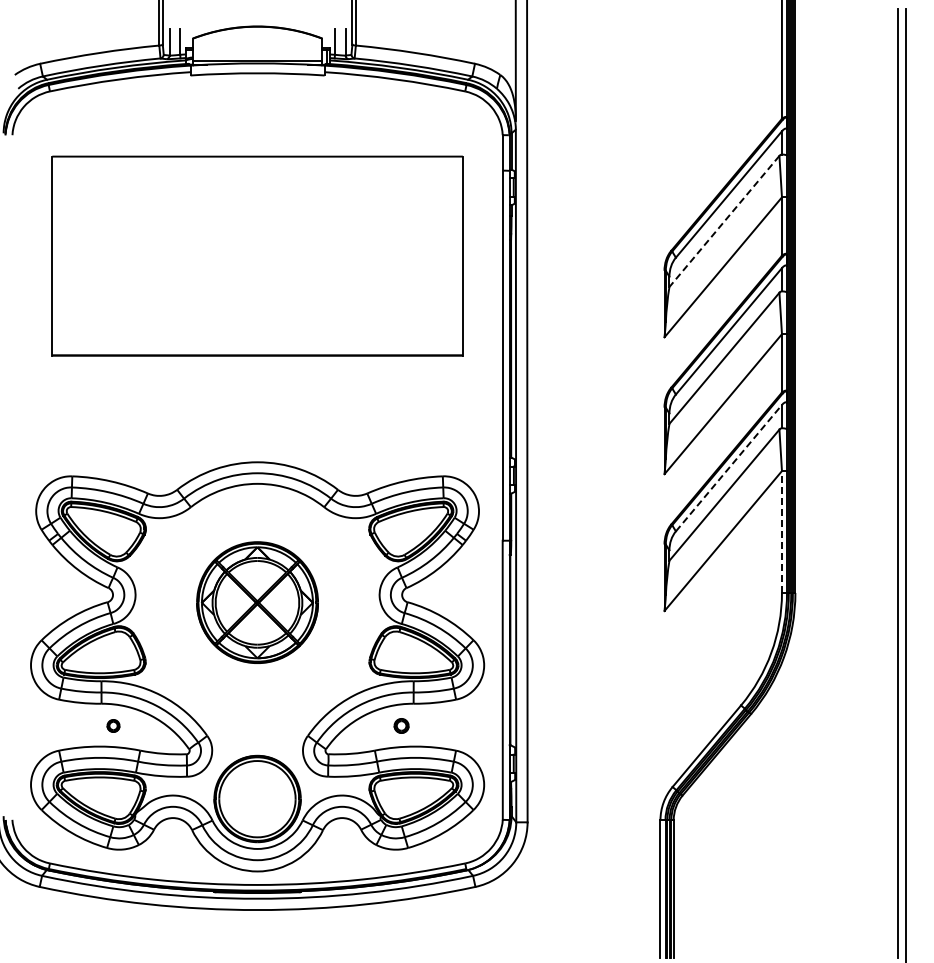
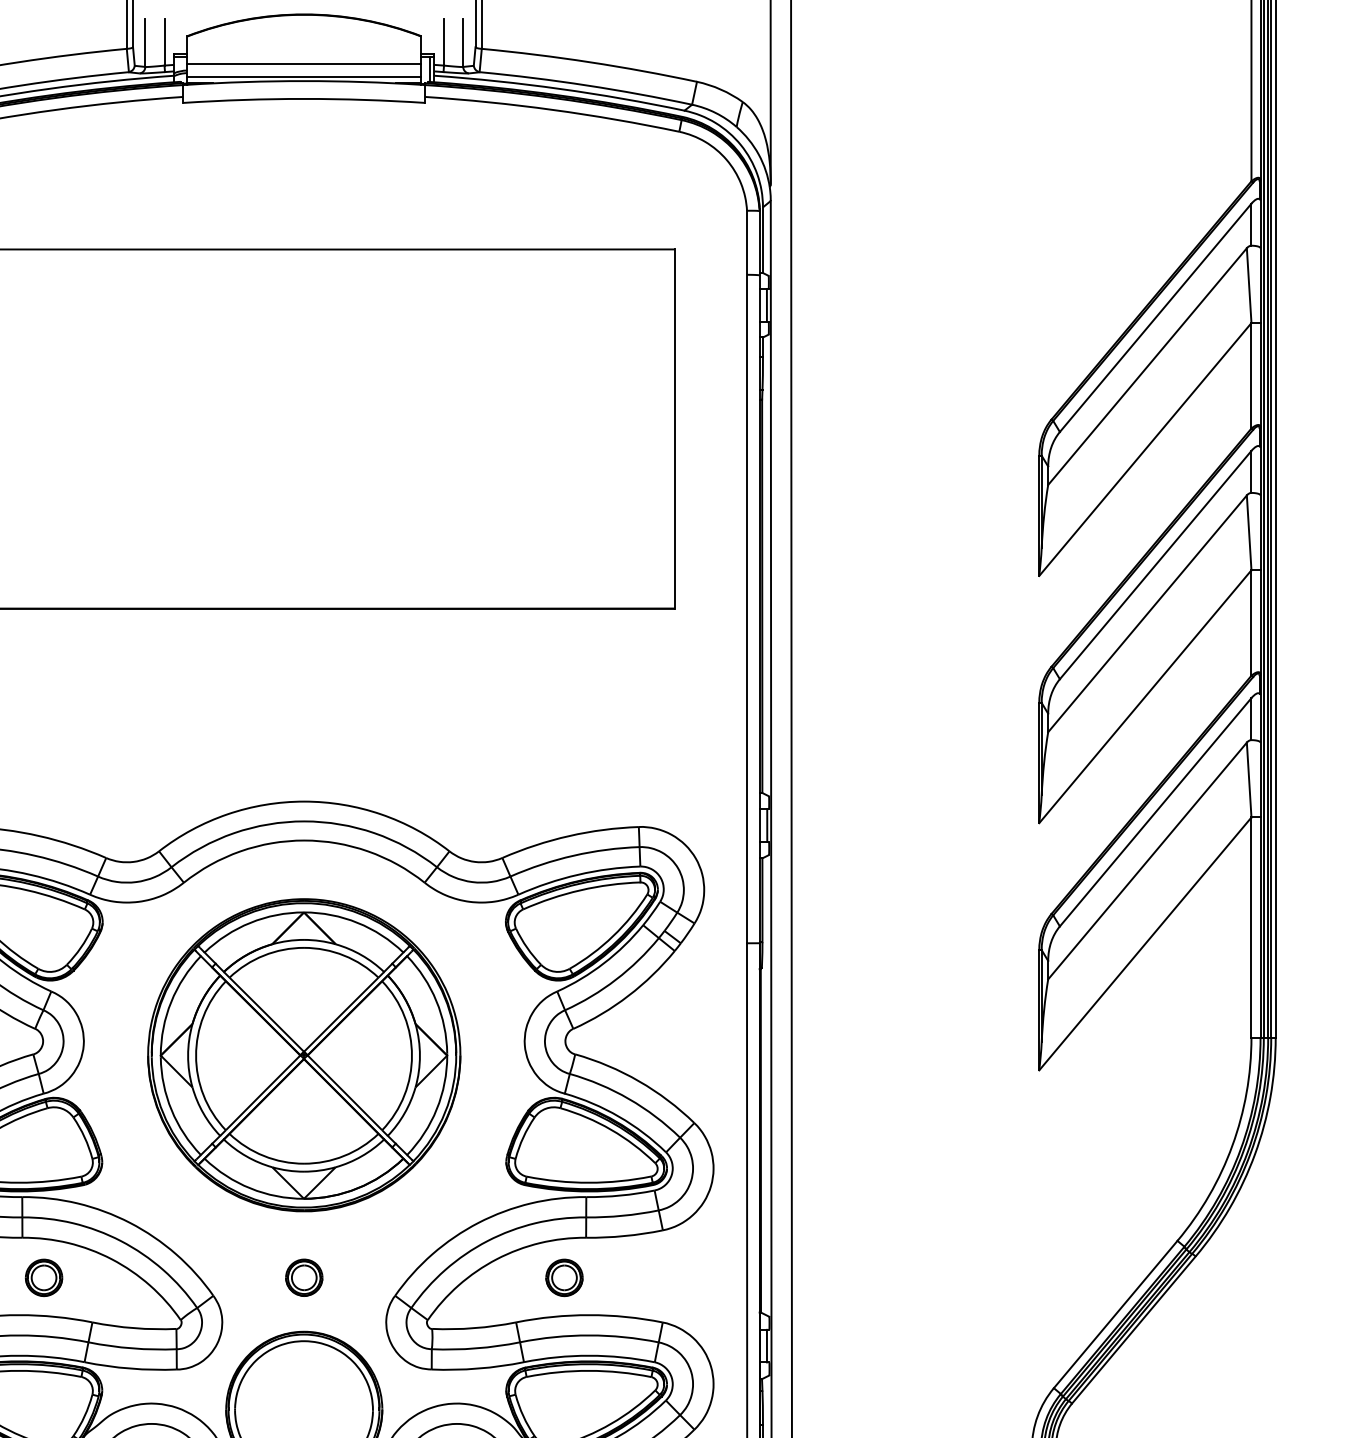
line: (257, 54) -> (304, 65), added
line: (724, 221) -> (1147, 366), dashed -> solid
line: (729, 467) -> (1156, 811), dashed -> solid
line: (781, 532) -> (1250, 928), dashed -> solid
part: (257, 602) -> (304, 1054), size x1.43
part: (113, 725) -> (43, 1277), size x1.67
part: (257, 725) -> (304, 1277), added
part: (401, 725) -> (564, 1277), size x1.43

